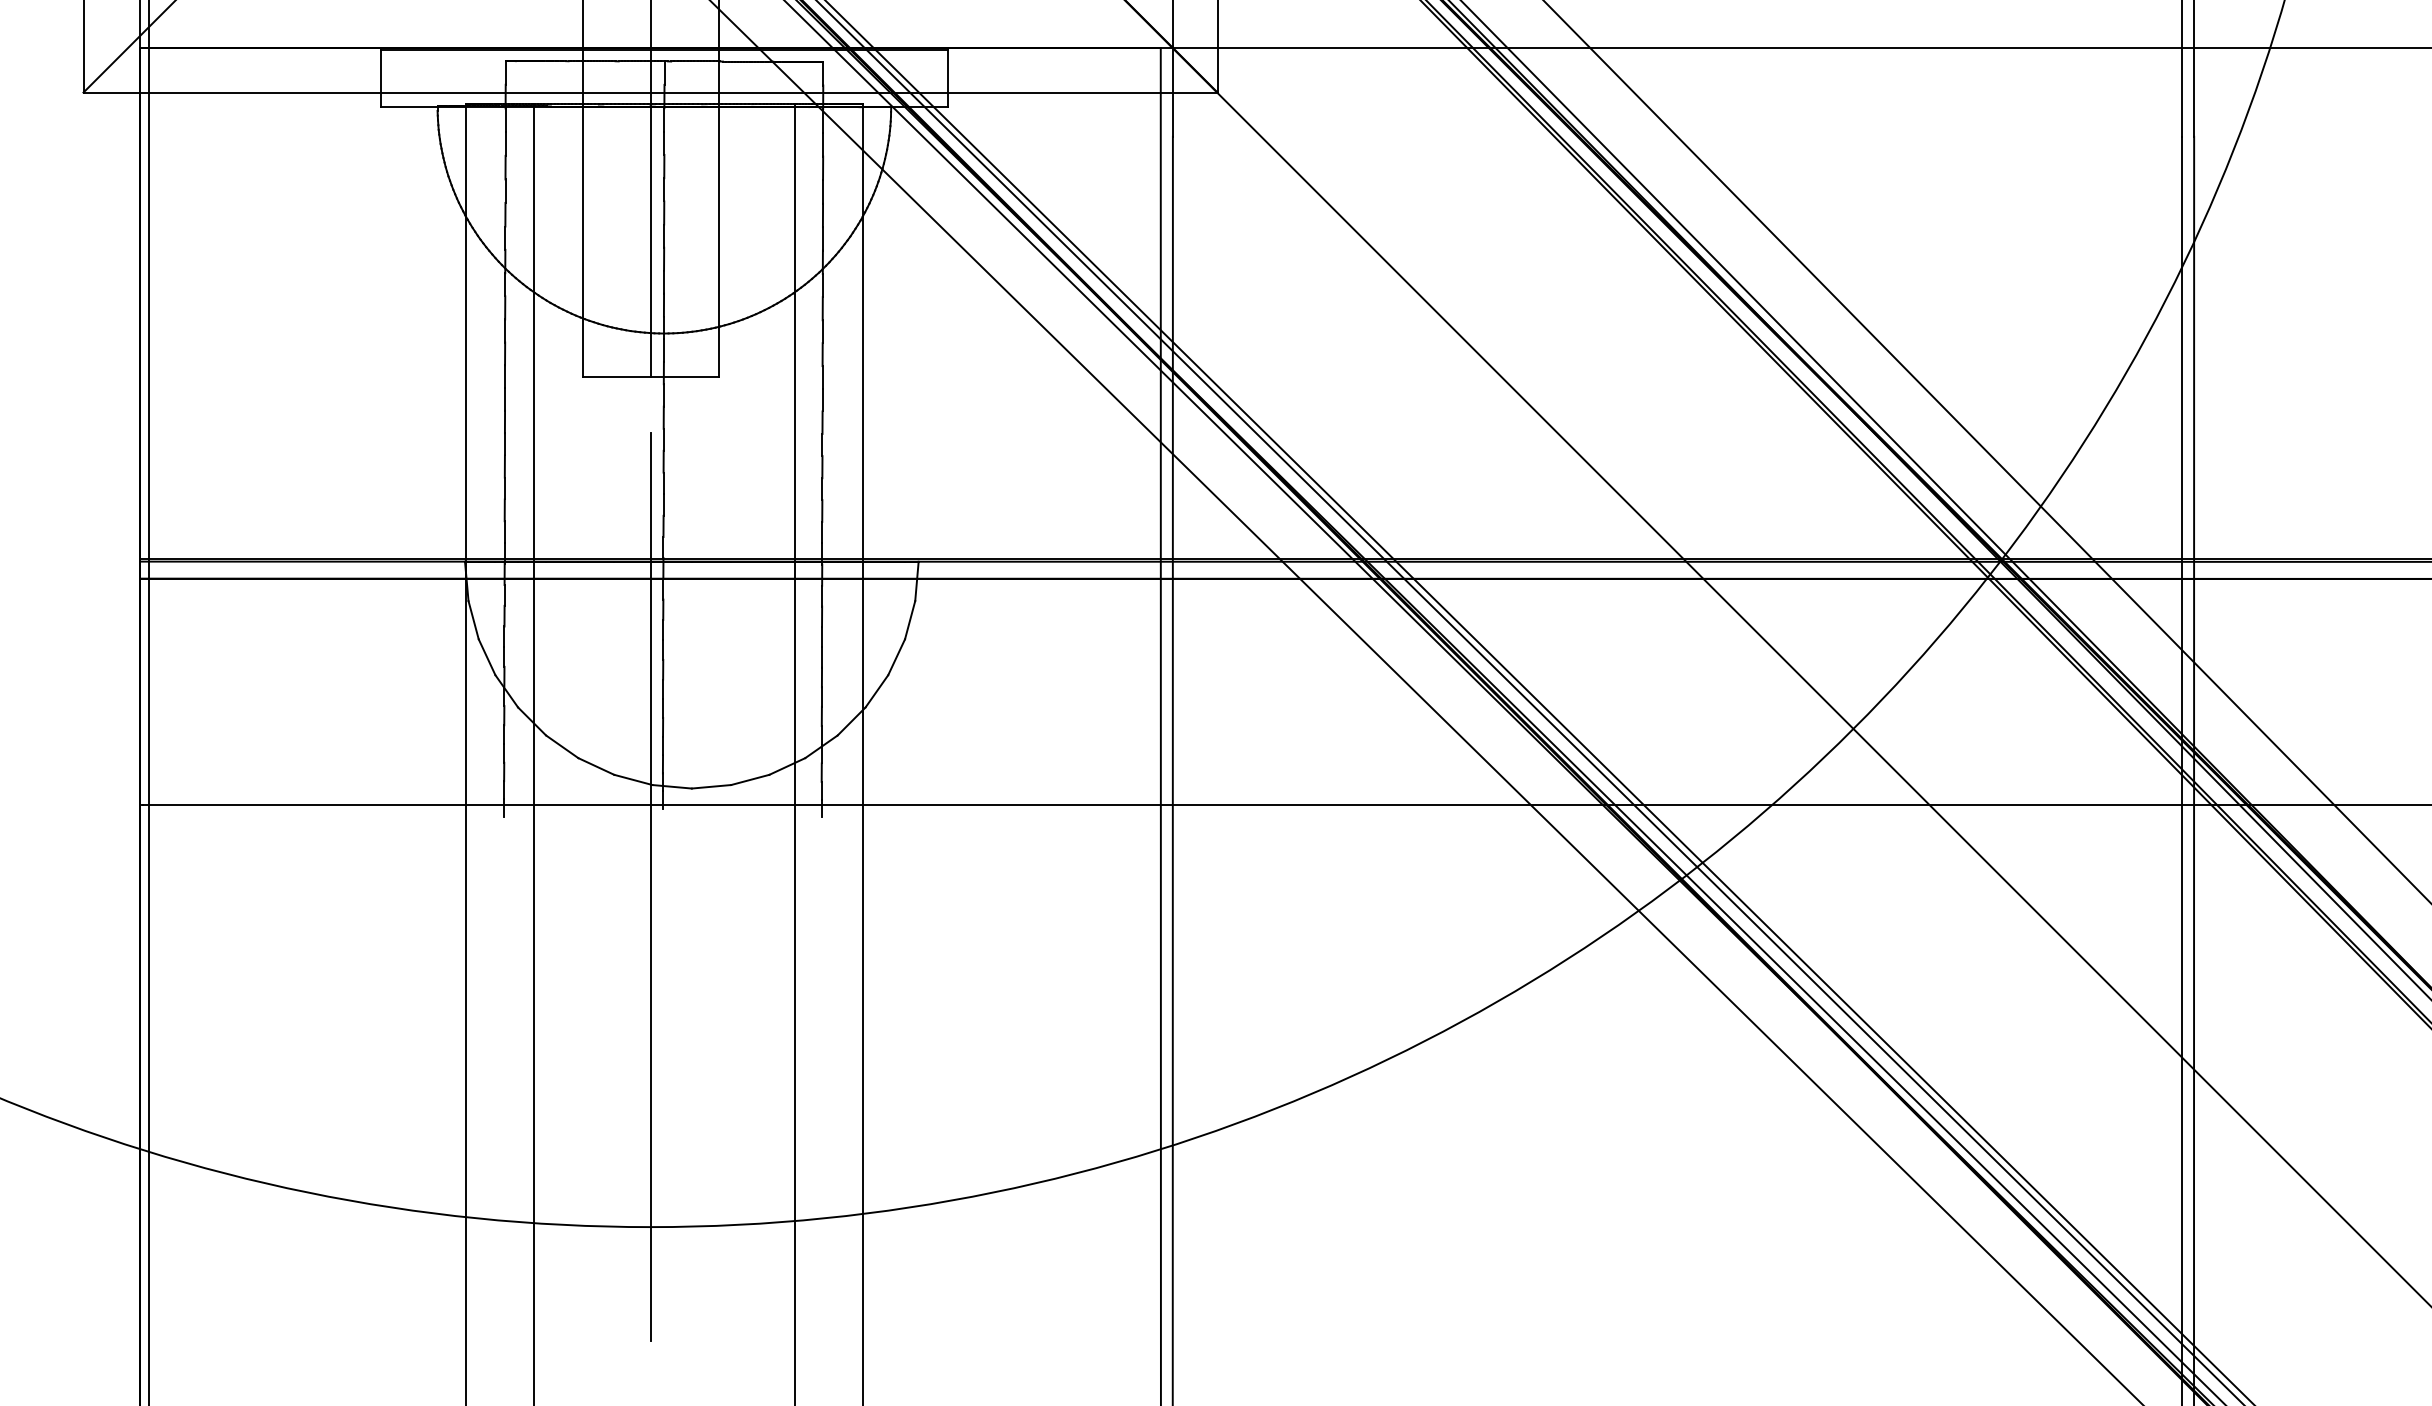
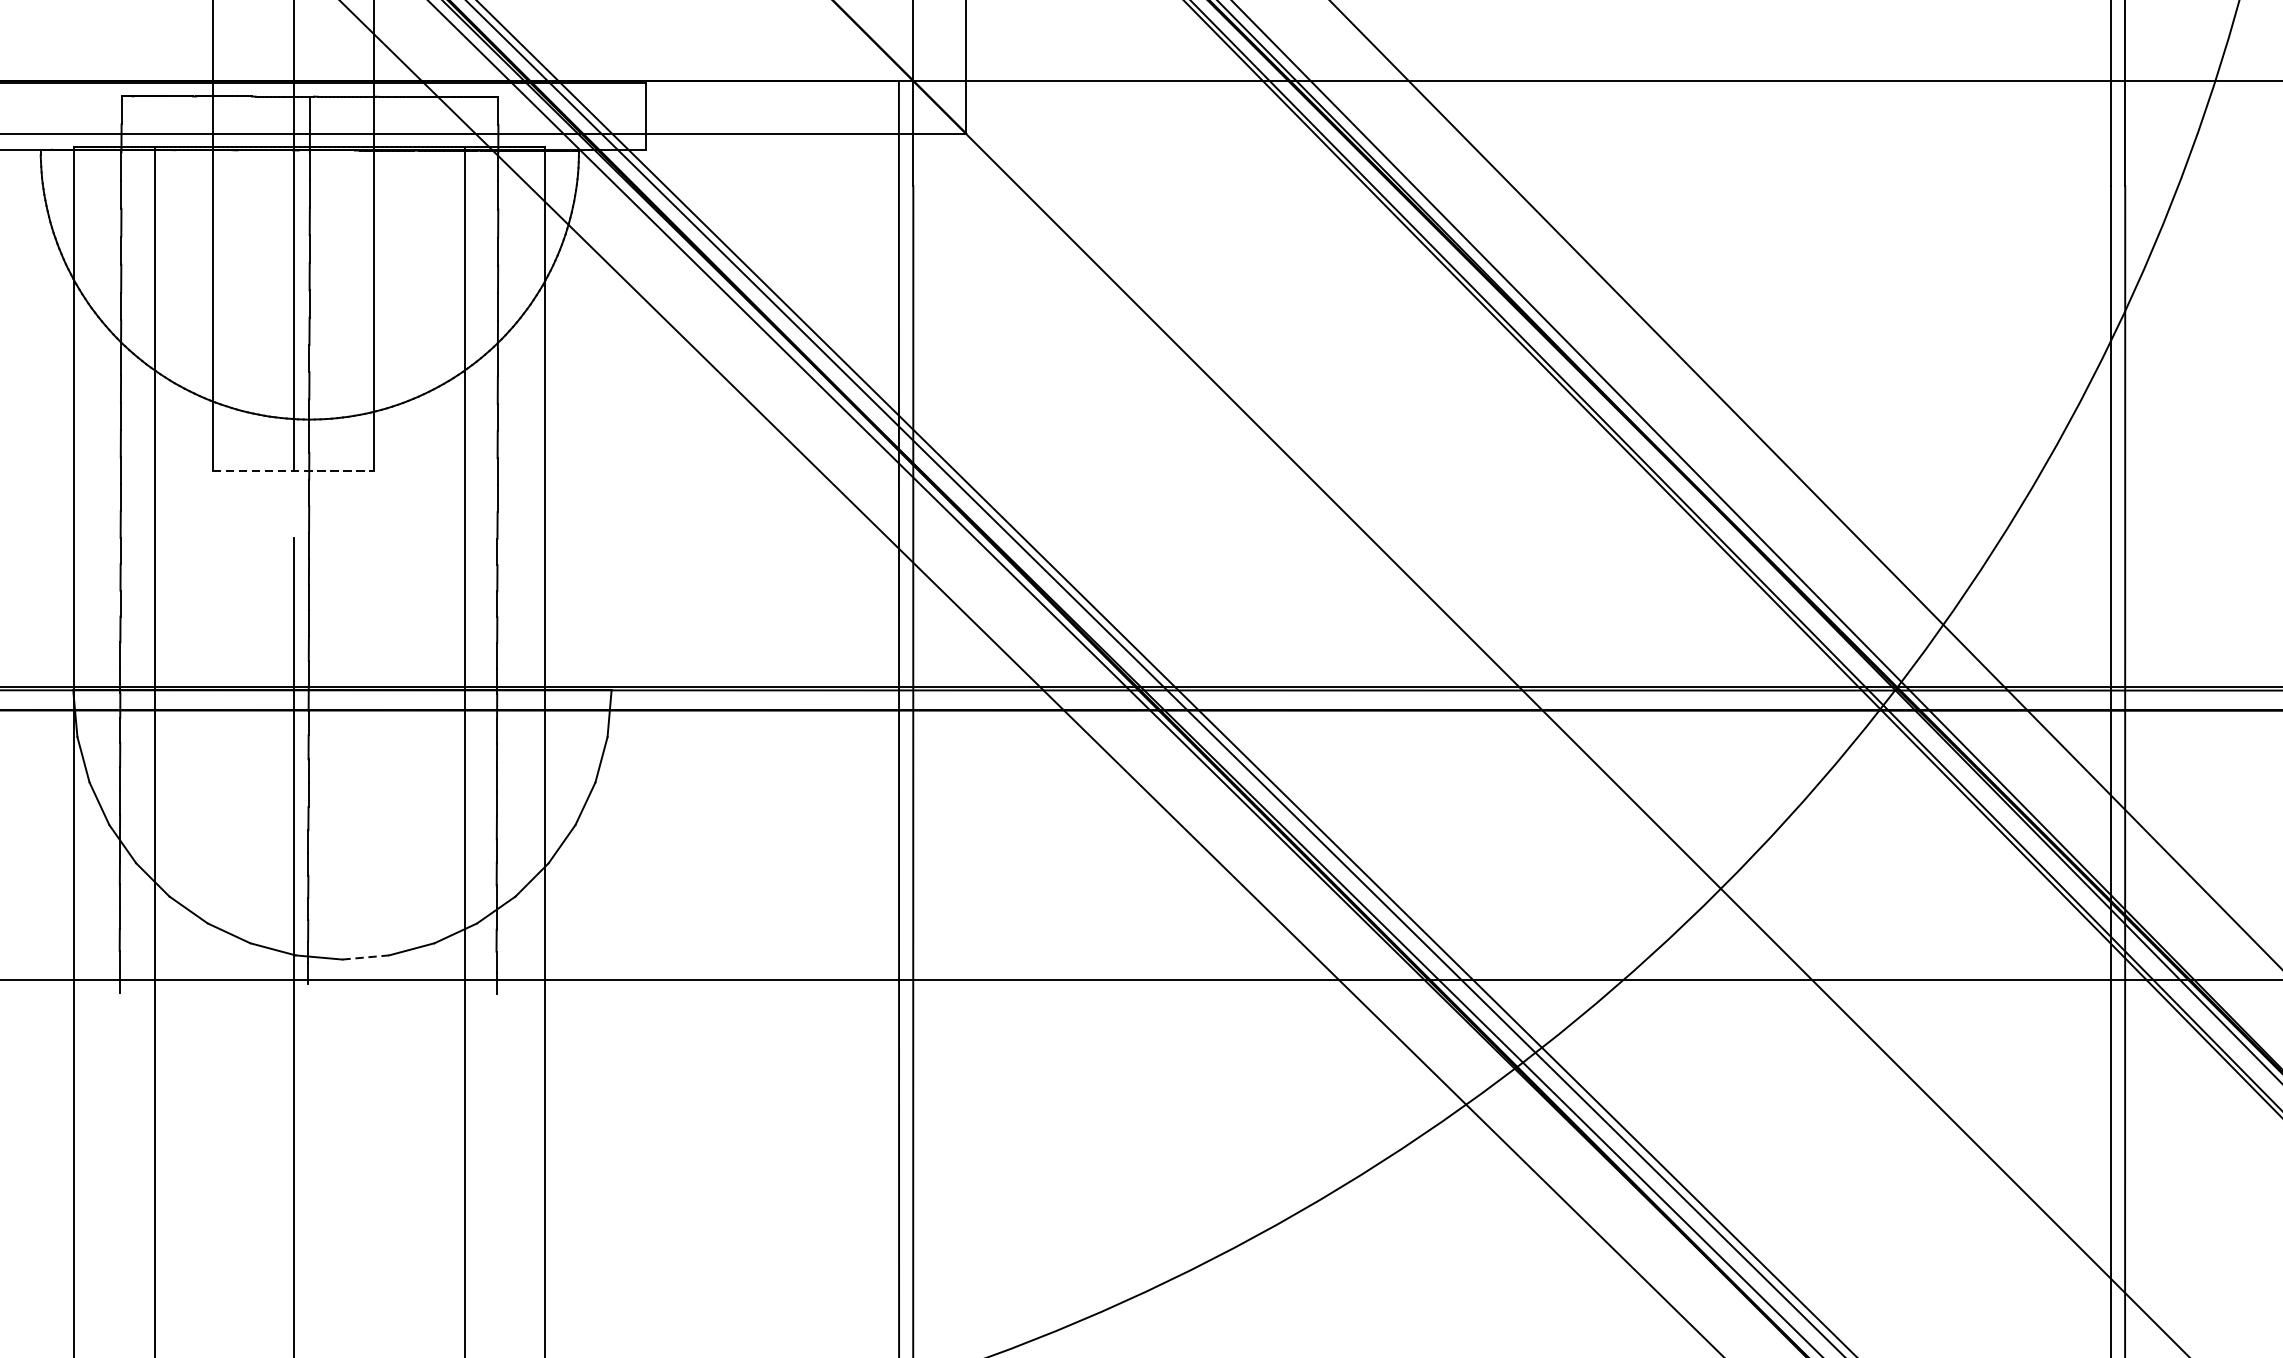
line: (651, 376) -> (294, 470), solid -> dashed
line: (711, 786) -> (365, 957), solid -> dashed

